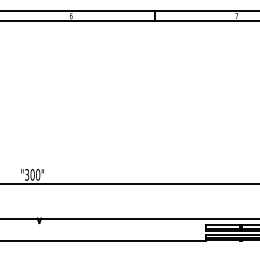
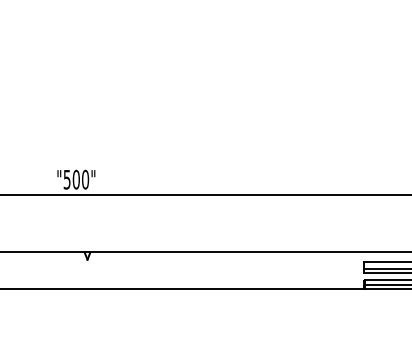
text: (26, 174) -> (66, 179), "300" -> "500"

